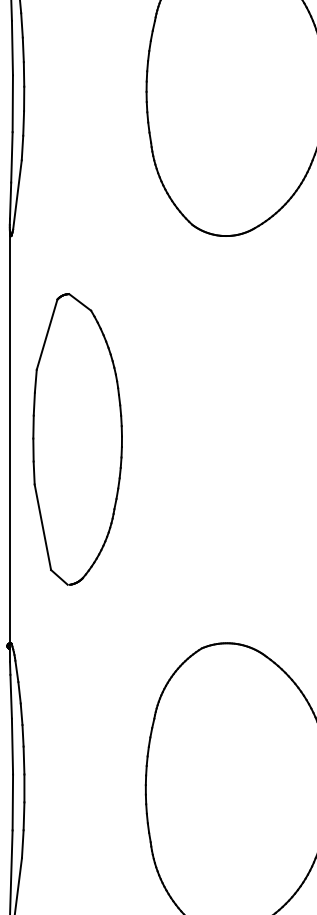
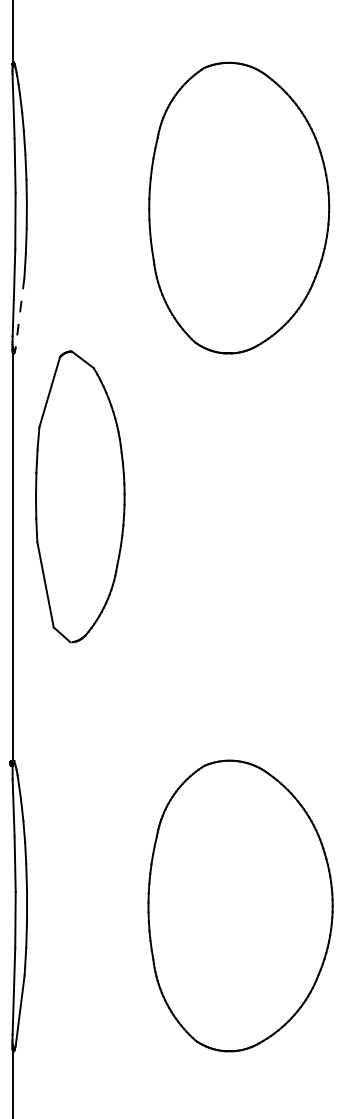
line: (17, 195) -> (20, 312), solid -> dashed
part: (77, 439) -> (80, 496), moved

